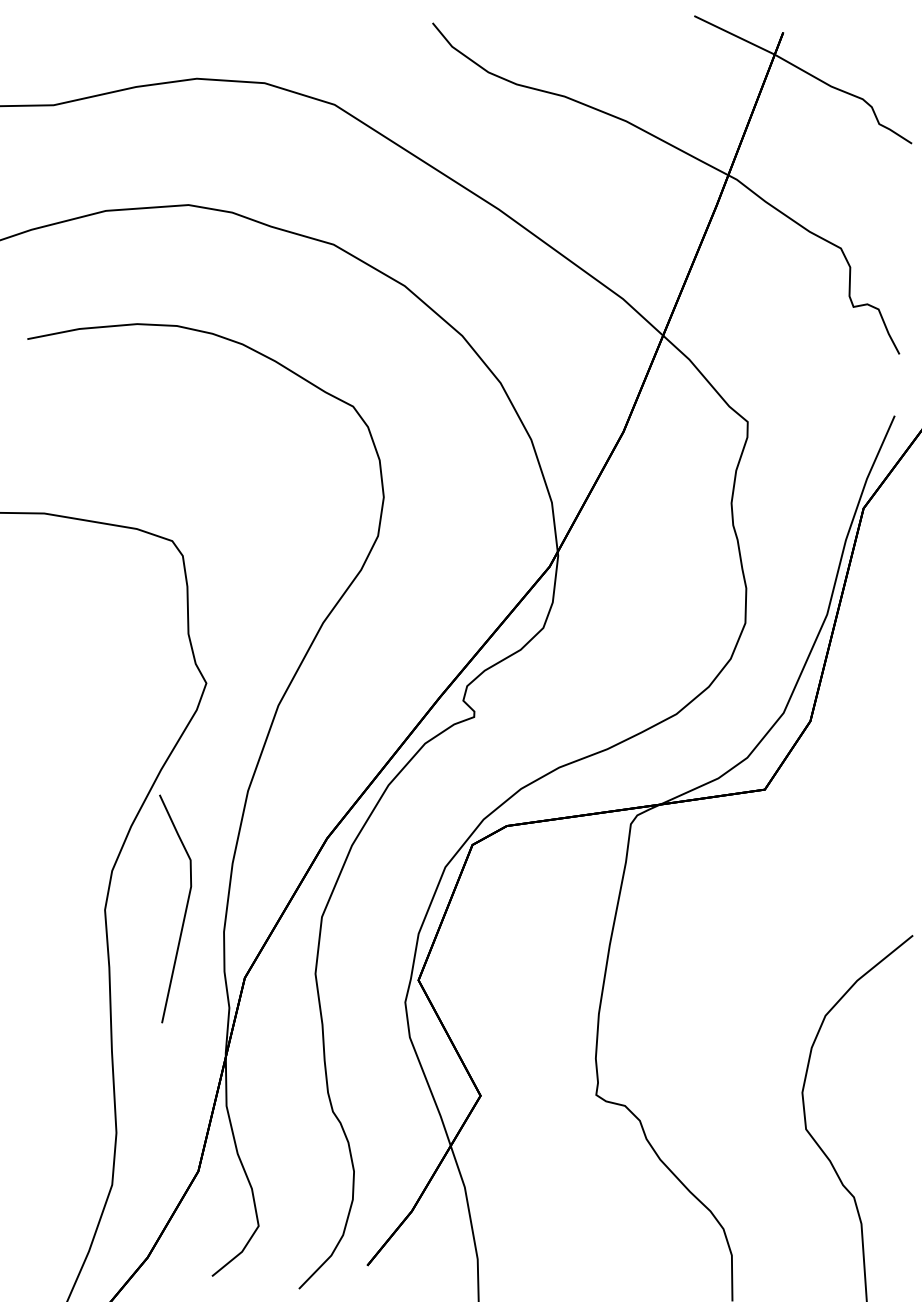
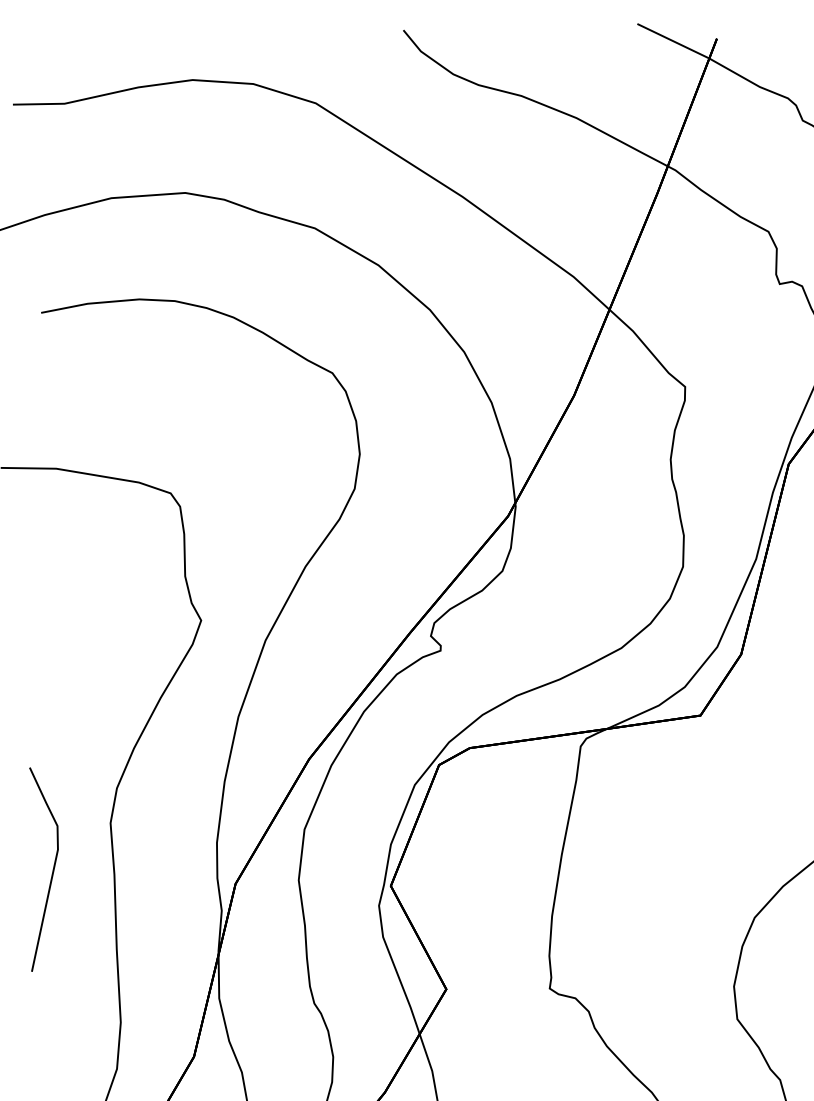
line: (184, 912) -> (52, 872), moved

